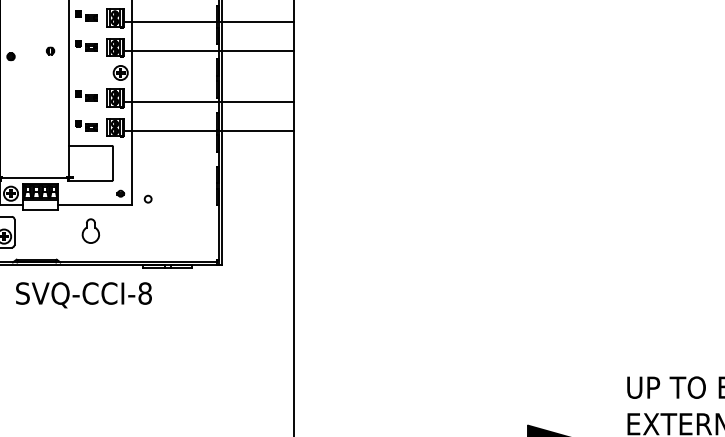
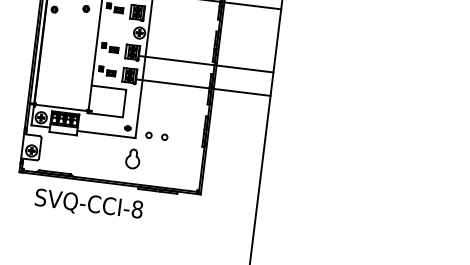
line: (208, 51) -> (210, 24), removed
circle: (167, 198) -> (164, 136), added
part: (90, 230) -> (132, 158), moved

